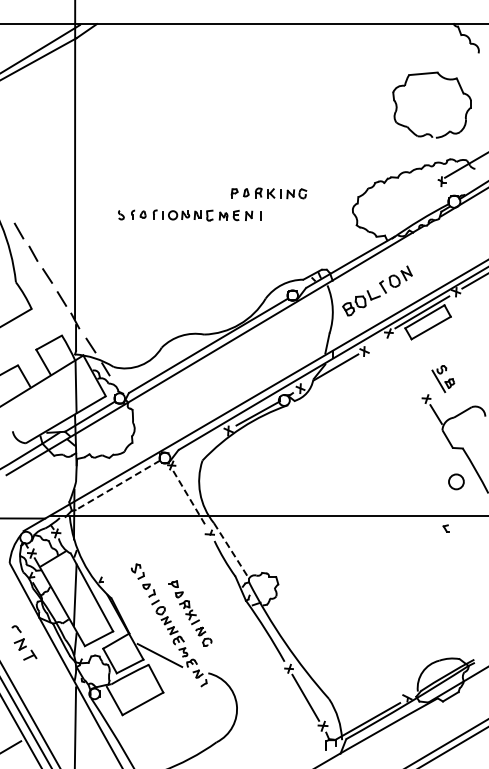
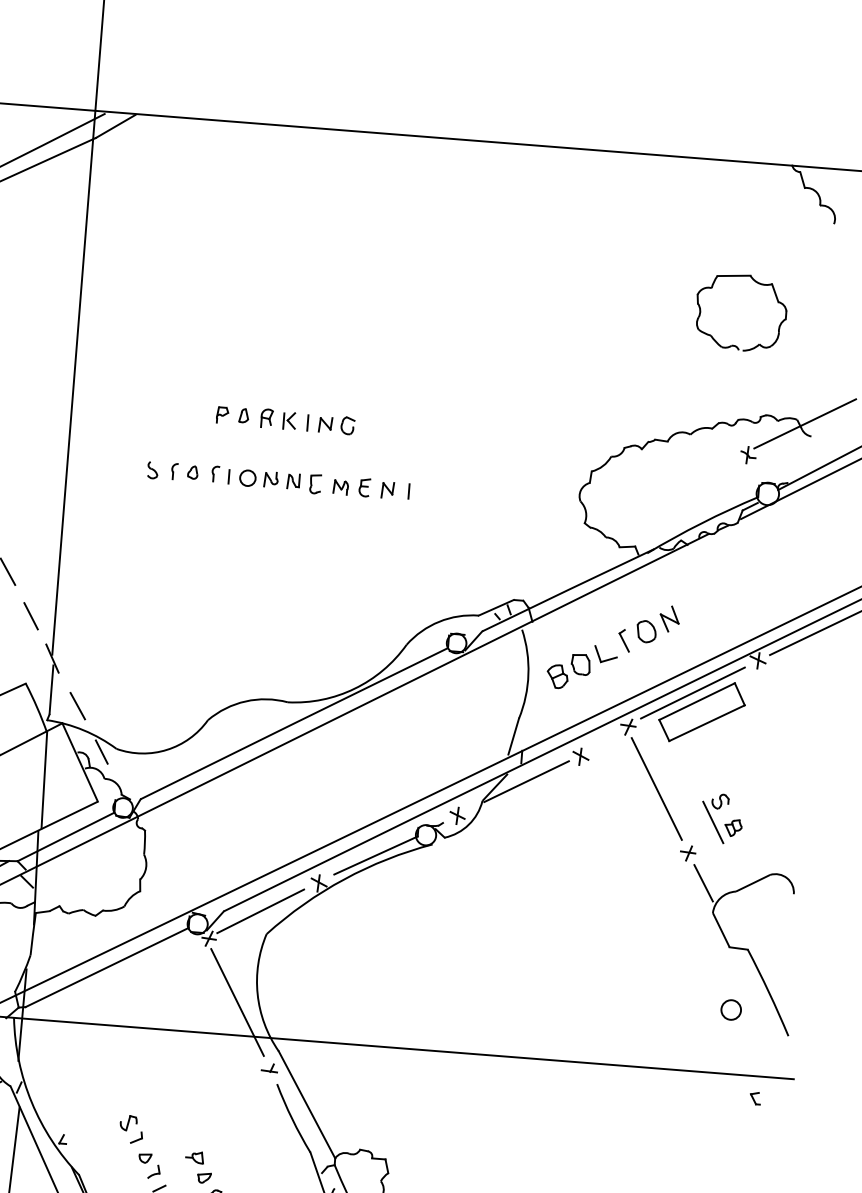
part: (432, 104) -> (741, 311), size x0.62
part: (268, 193) -> (284, 420), moved
line: (406, 365) -> (656, 788), added
line: (197, 448) -> (259, 911), added
circle: (456, 481) -> (731, 1009), size x0.71
line: (117, 485) -> (106, 967), dashed -> solid
line: (190, 499) -> (238, 1004), dashed -> solid
part: (445, 528) -> (754, 1098), moved
line: (231, 550) -> (306, 1103), dashed -> solid

